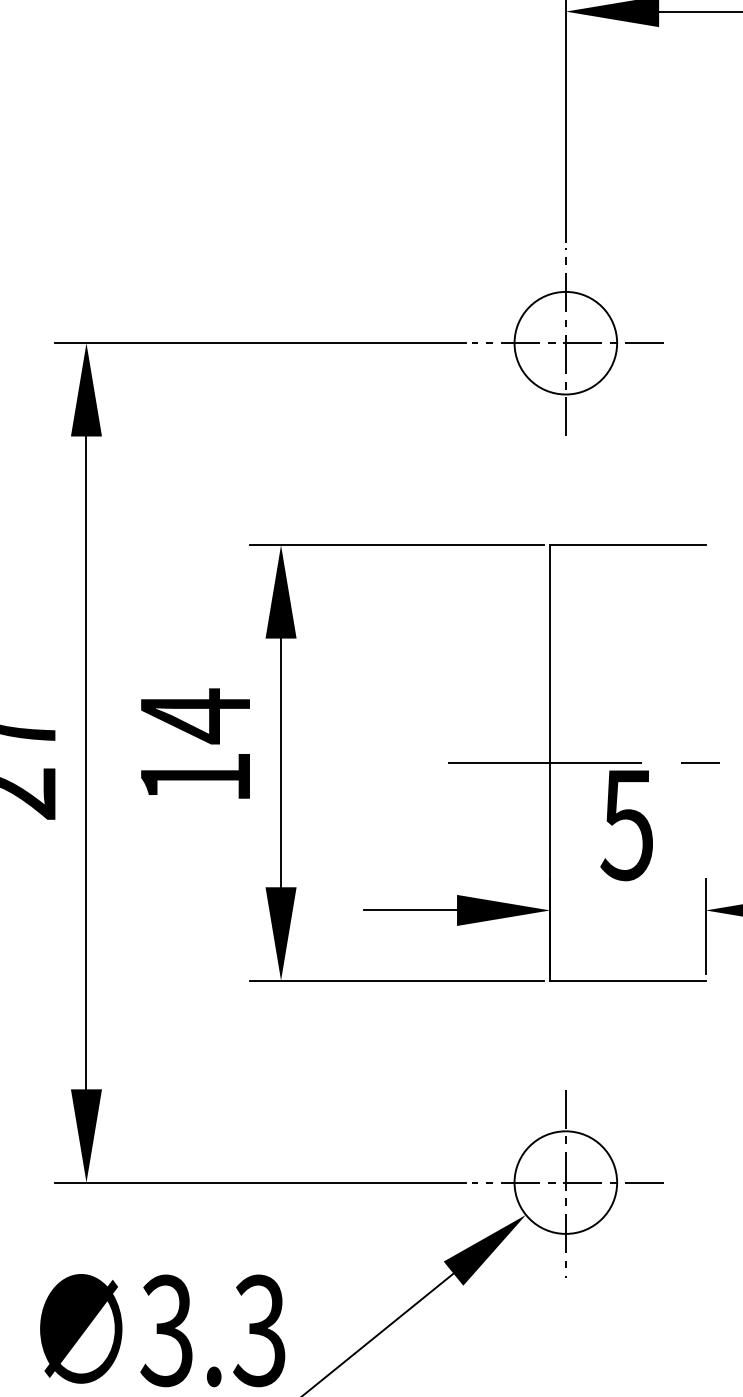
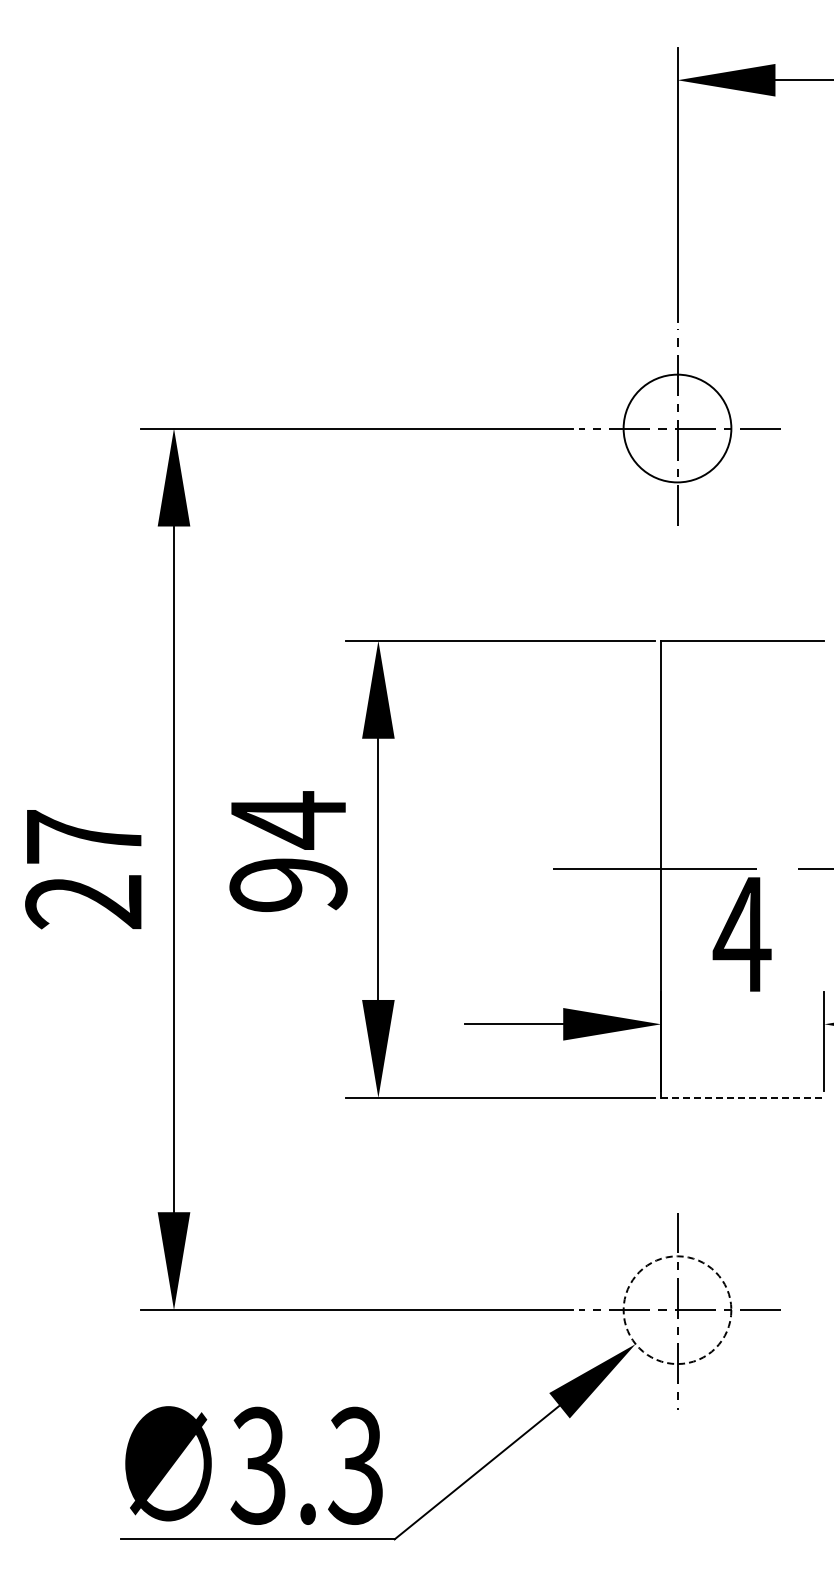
text: (195, 778) -> (288, 885), 14 -> 94
text: (626, 825) -> (741, 935), 5 -> 4
line: (627, 980) -> (742, 1097), solid -> dashed
circle: (565, 1182) -> (677, 1310), solid -> dashed

